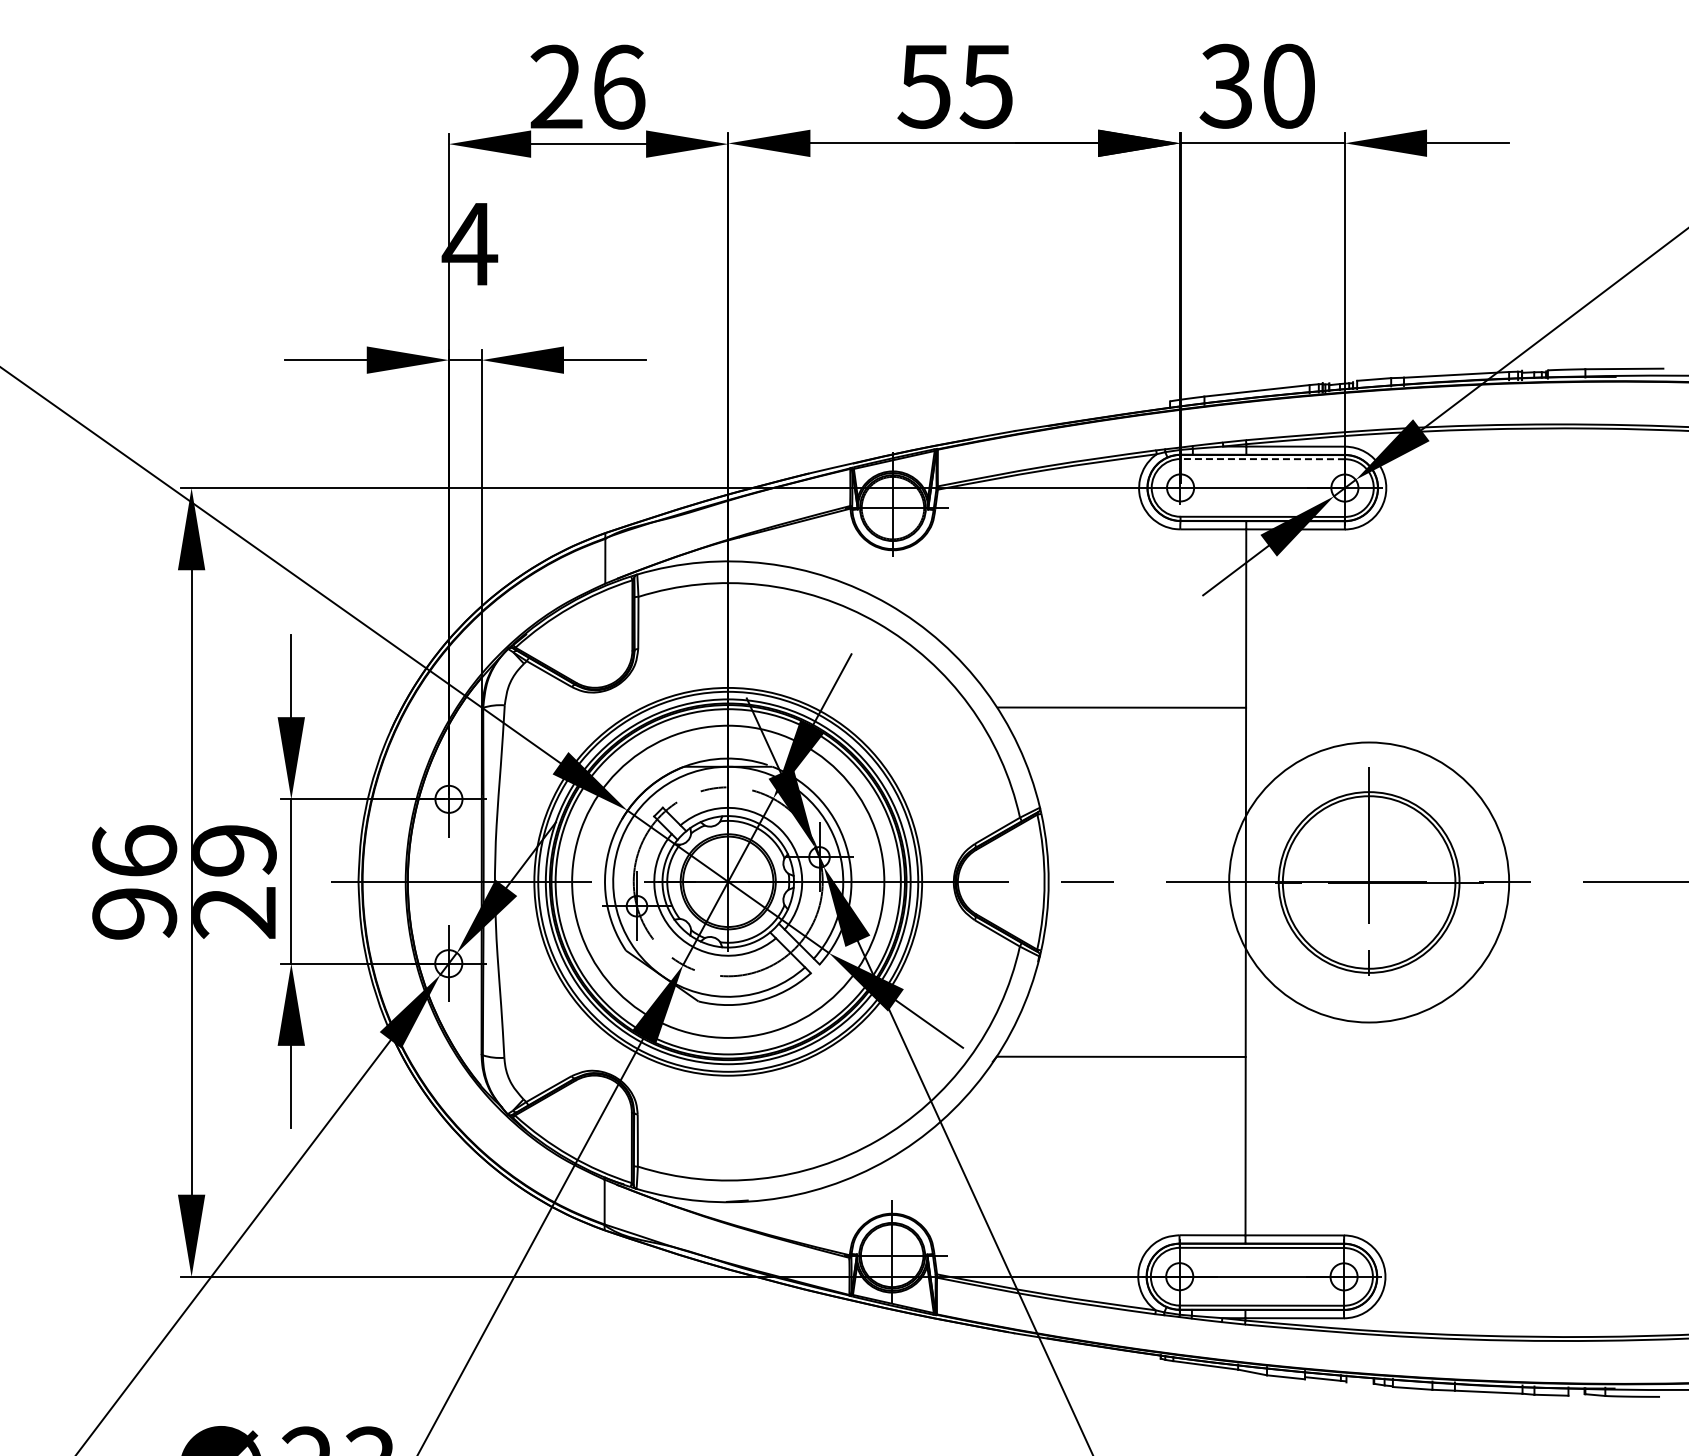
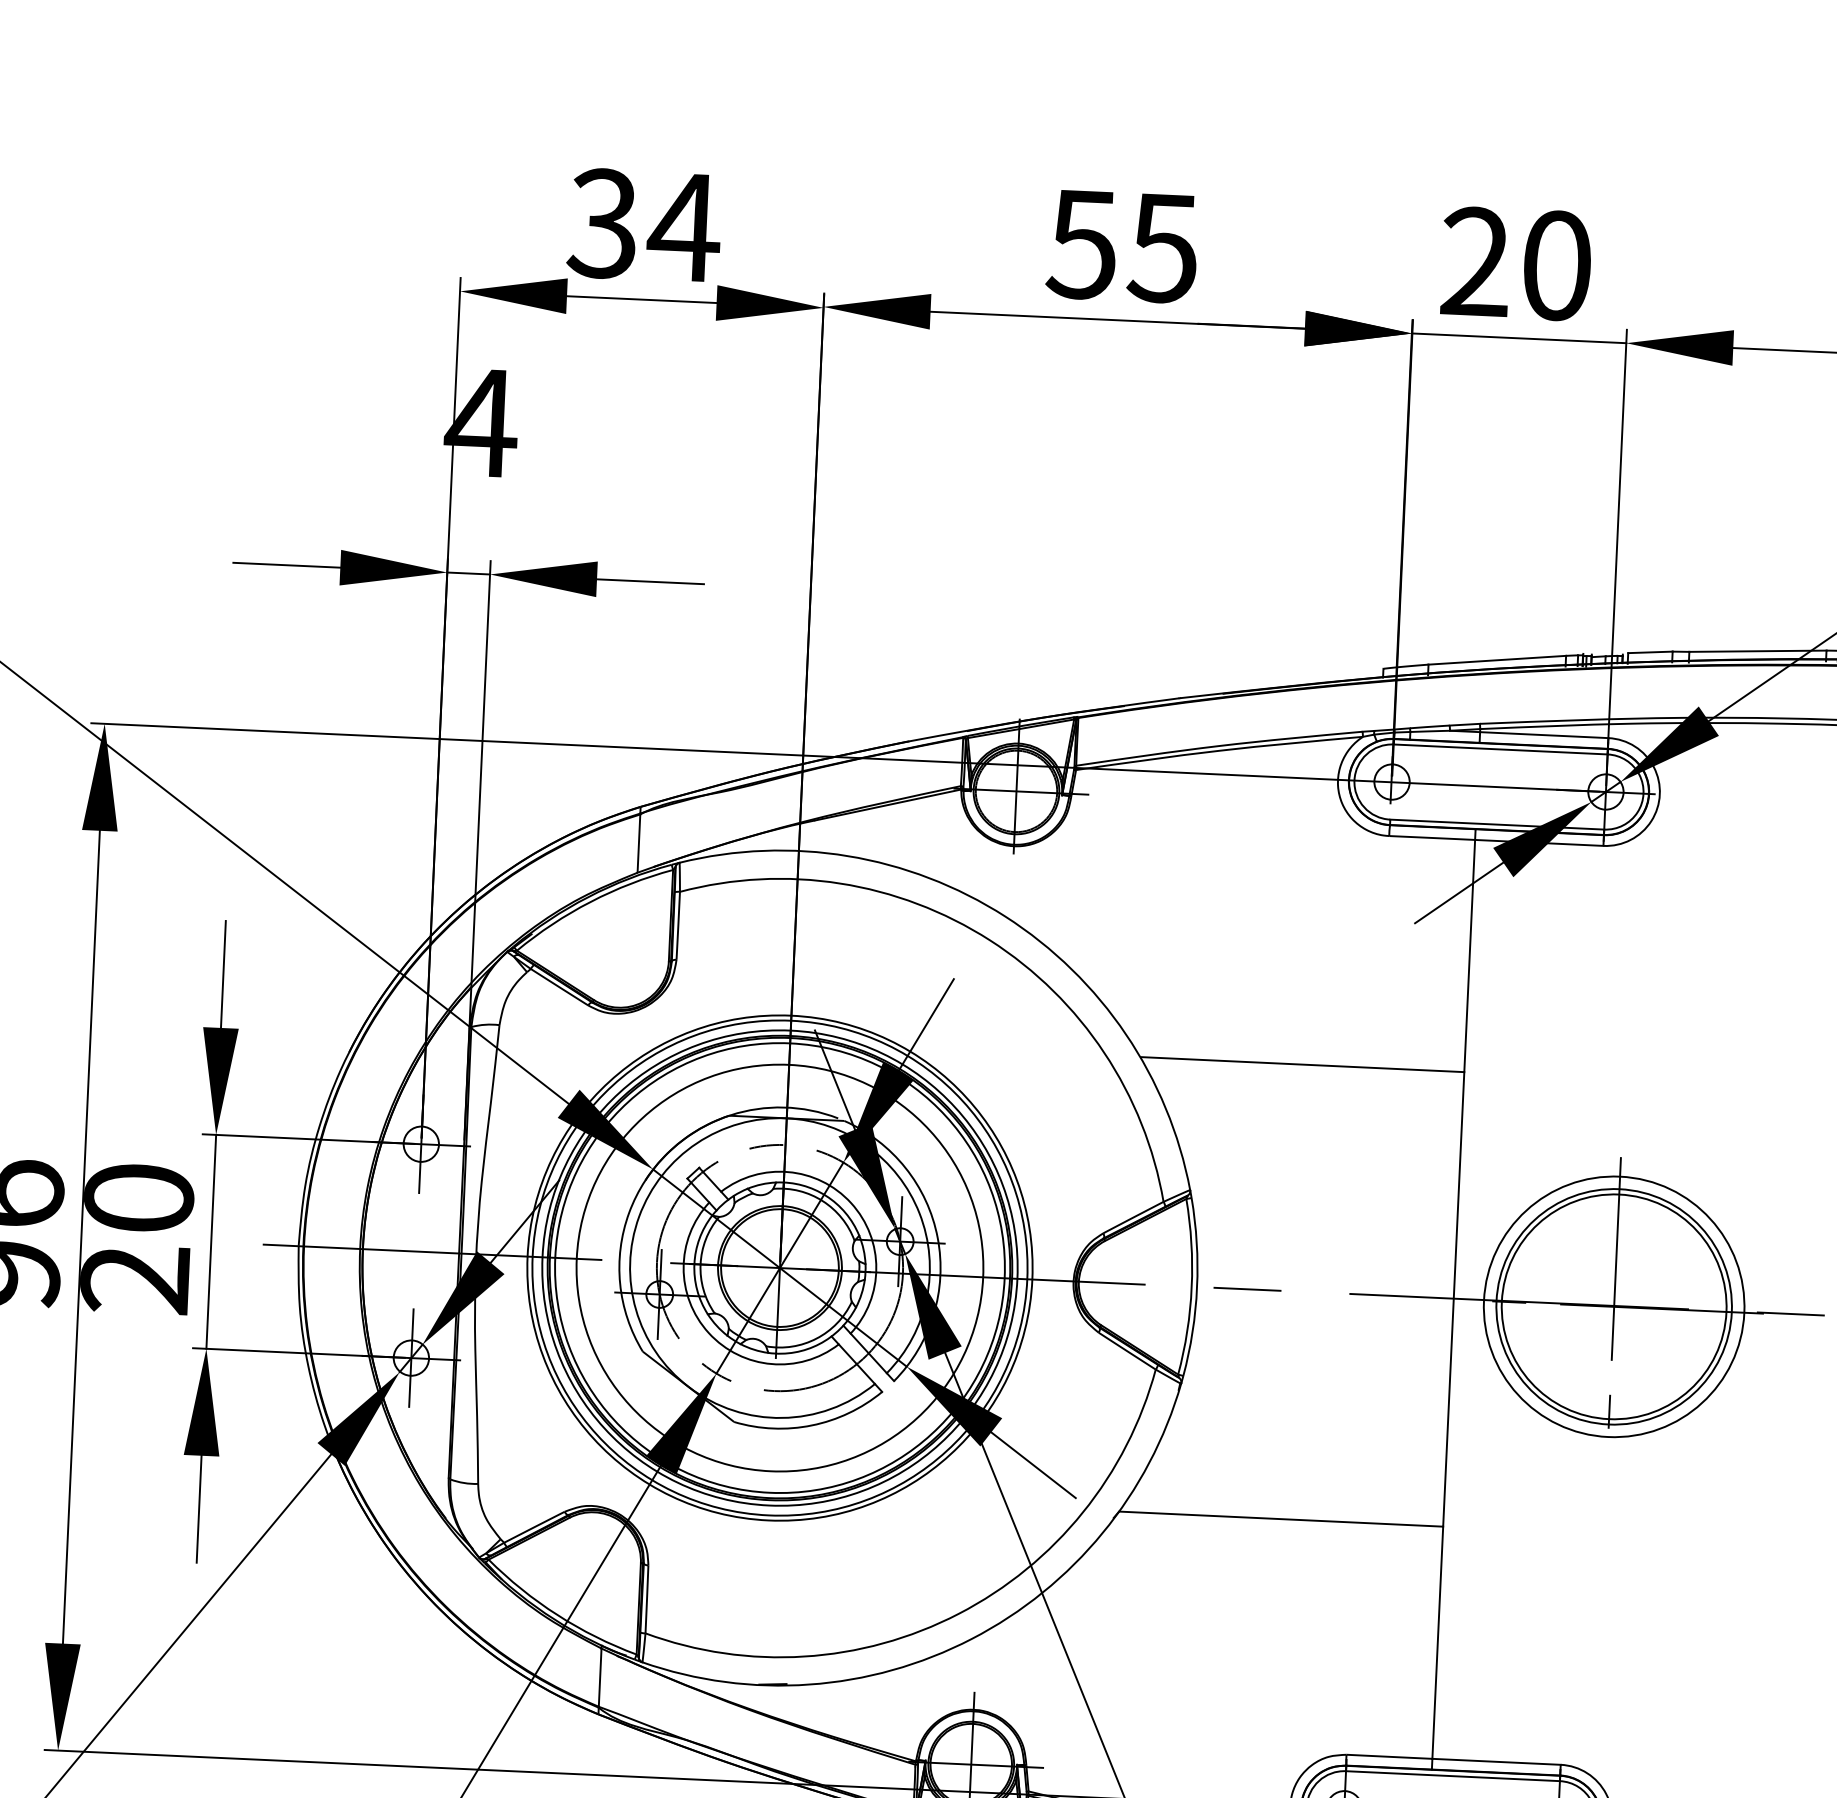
text: (587, 86) -> (643, 224), 26 -> 34
text: (1225, 86) -> (1474, 262), 30 -> 20
line: (1262, 459) -> (1500, 749), dashed -> solid
text: (234, 850) -> (139, 1198), 29 -> 20
circle: (1369, 882) -> (1614, 1306), size x0.71

